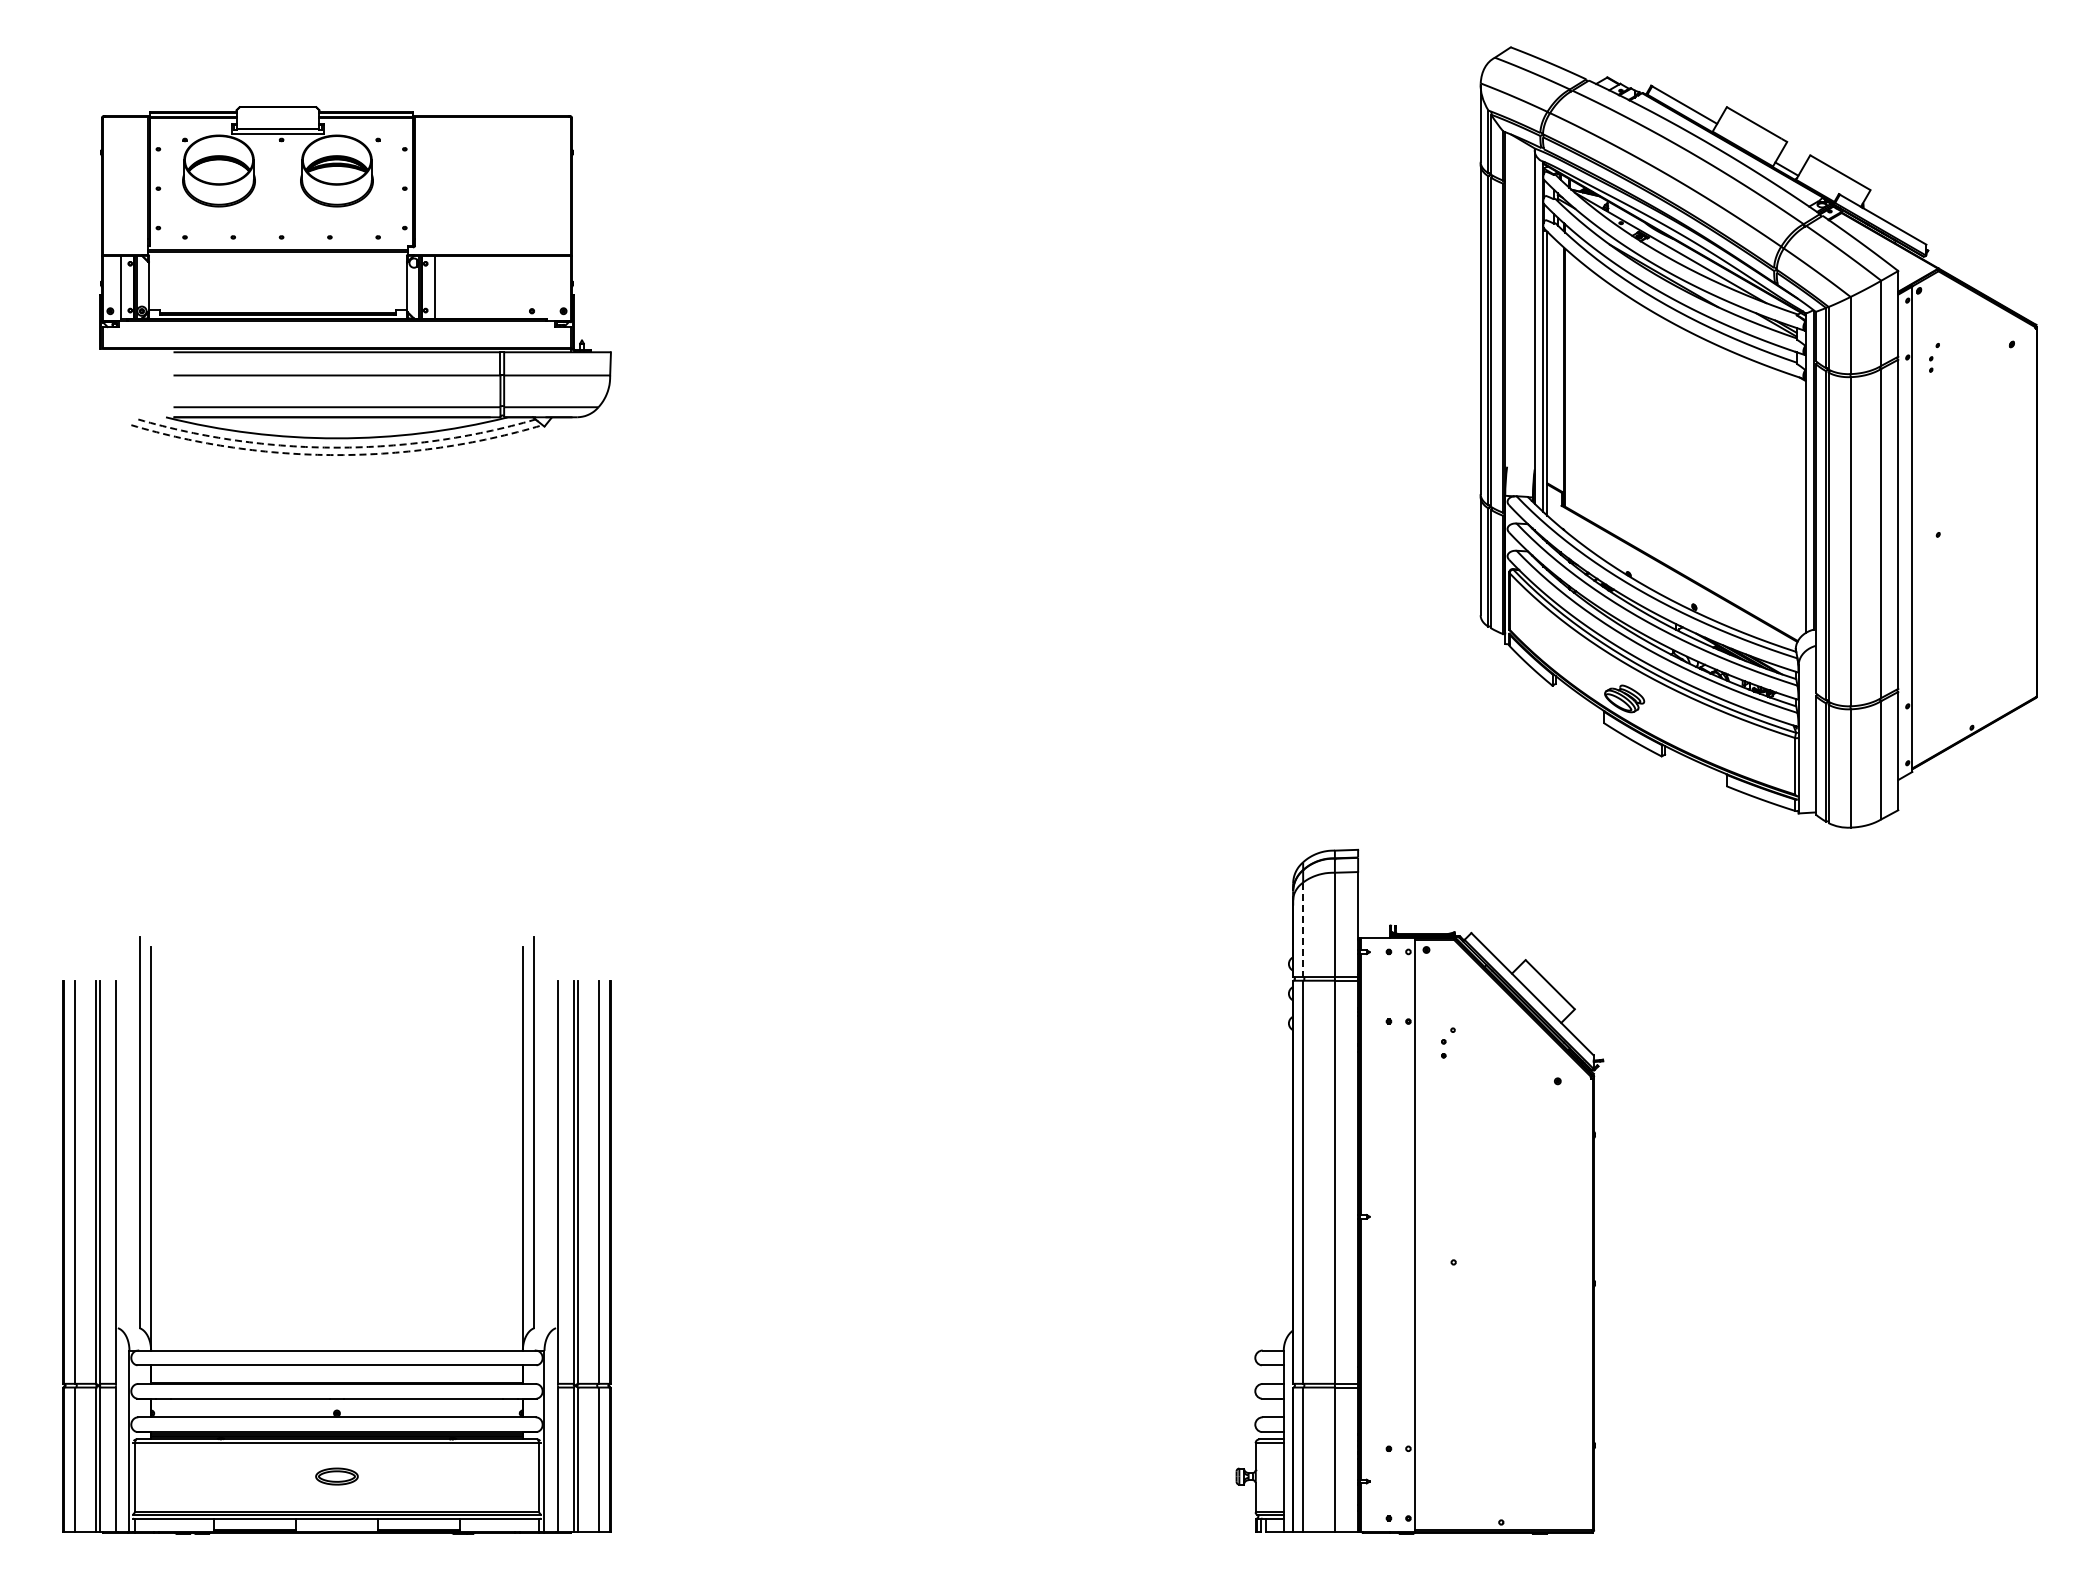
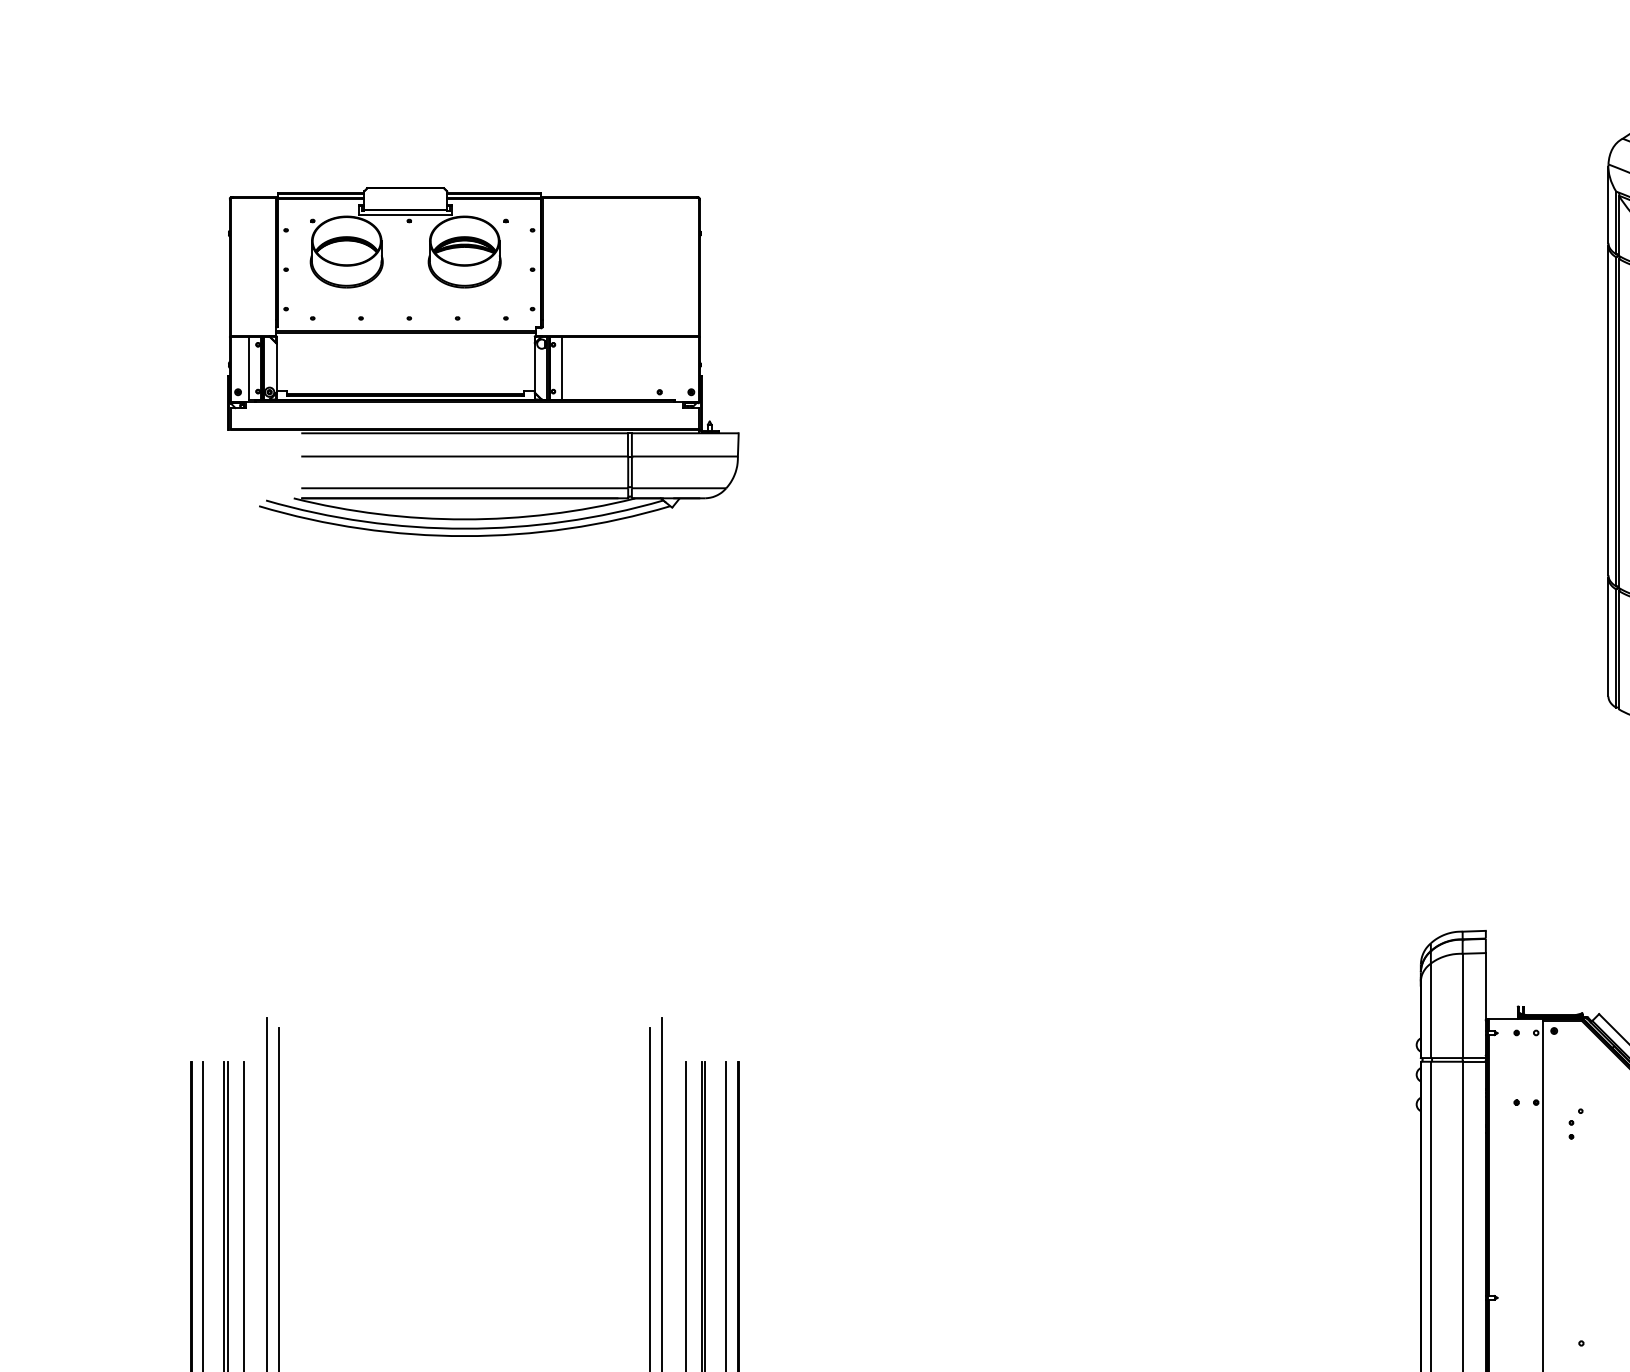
arc: (336, 447) -> (464, 528), dashed -> solid
arc: (336, 455) -> (464, 536), dashed -> solid
line: (1303, 930) -> (1431, 1011), dashed -> solid

